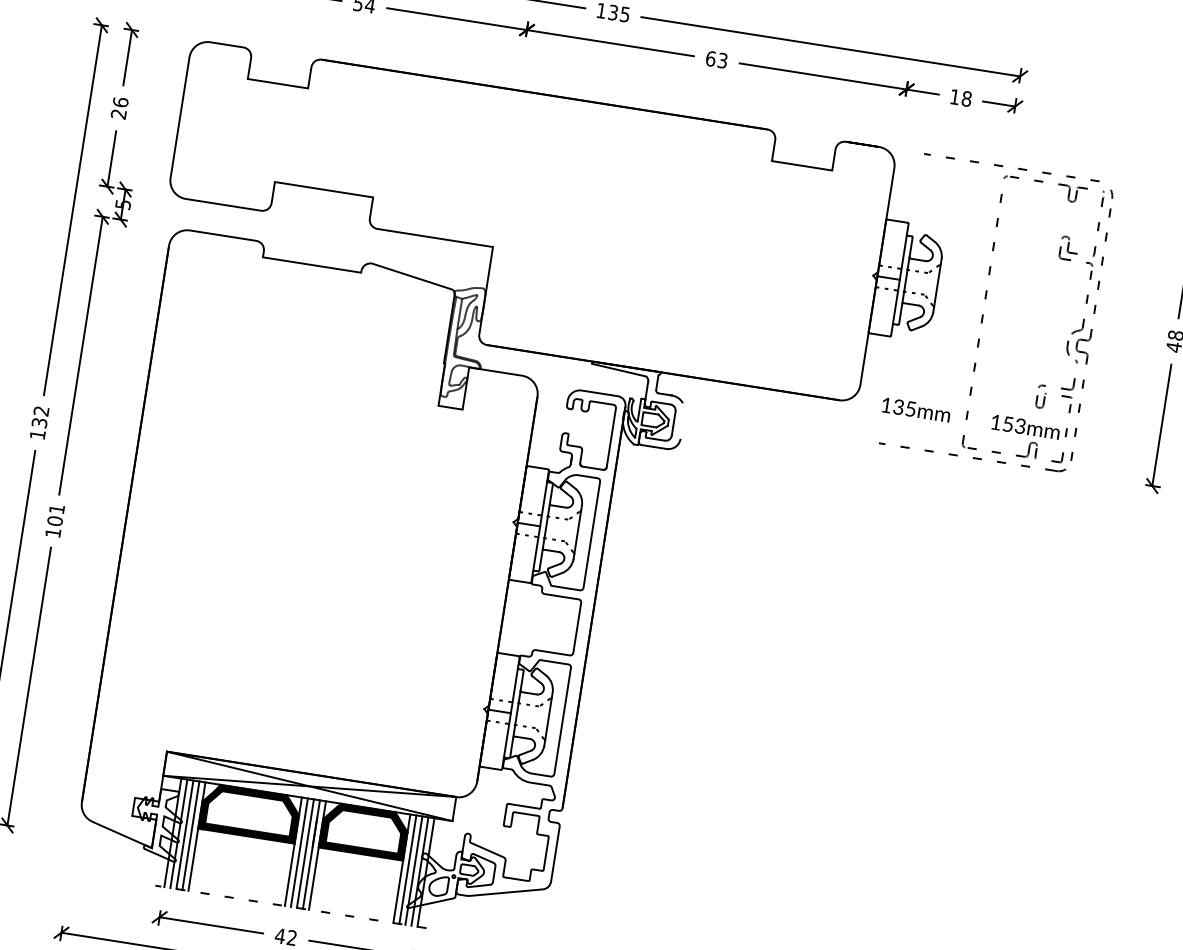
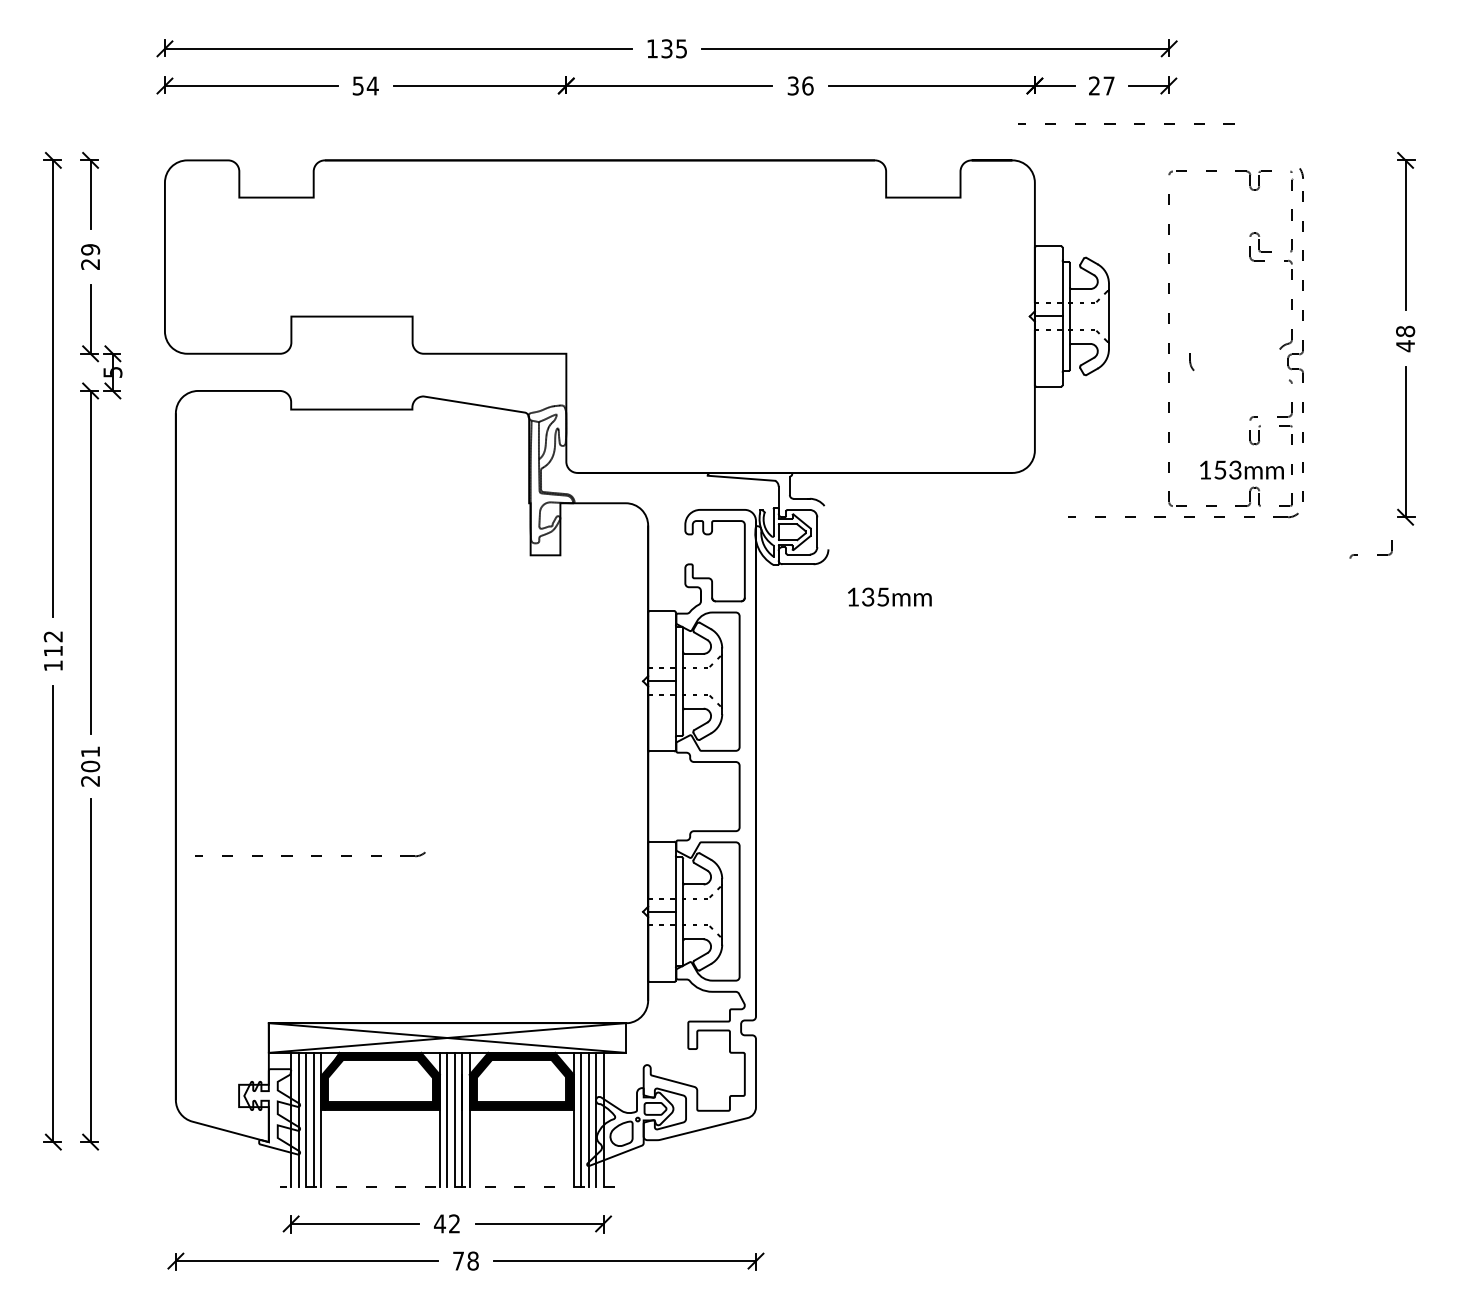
text: (716, 59) -> (800, 85), 63 -> 36
text: (960, 97) -> (1101, 85), 18 -> 27
text: (120, 102) -> (90, 249), 26 -> 29
line: (1018, 168) -> (1134, 123), moved
part: (1068, 347) -> (1191, 361), moved
text: (916, 409) -> (889, 596), moved
text: (38, 422) -> (52, 650), 132 -> 112
part: (1124, 512) -> (1377, 554), added
text: (53, 533) -> (90, 781), 101 -> 201
part: (222, 620) -> (310, 854), added

